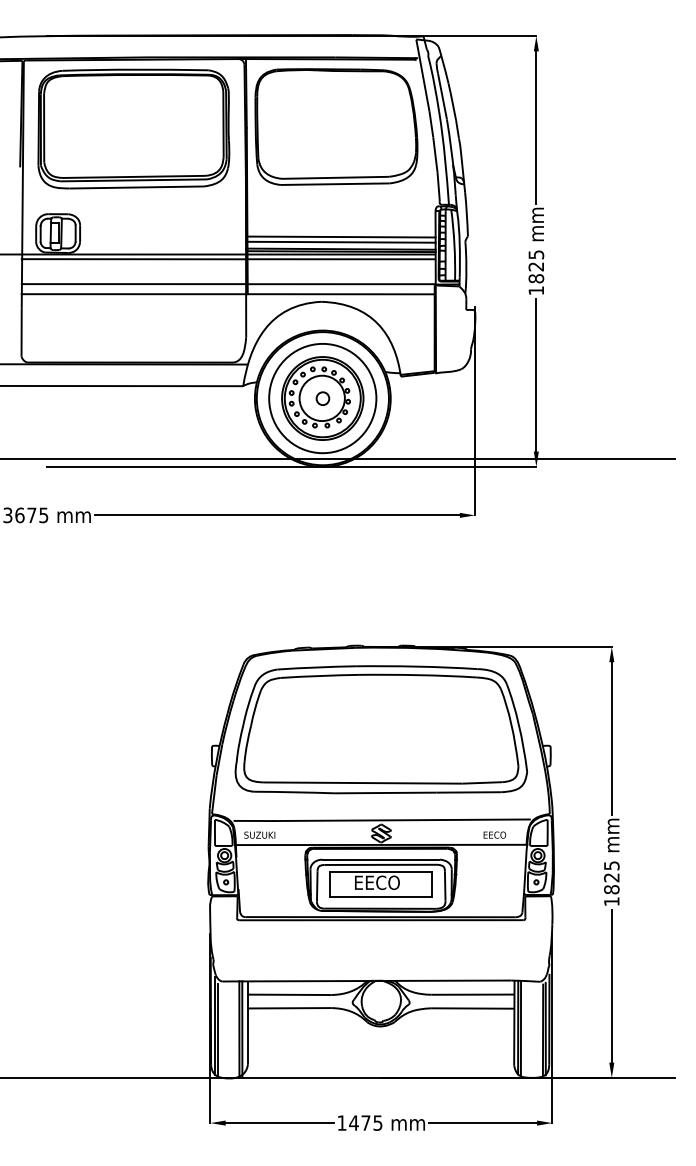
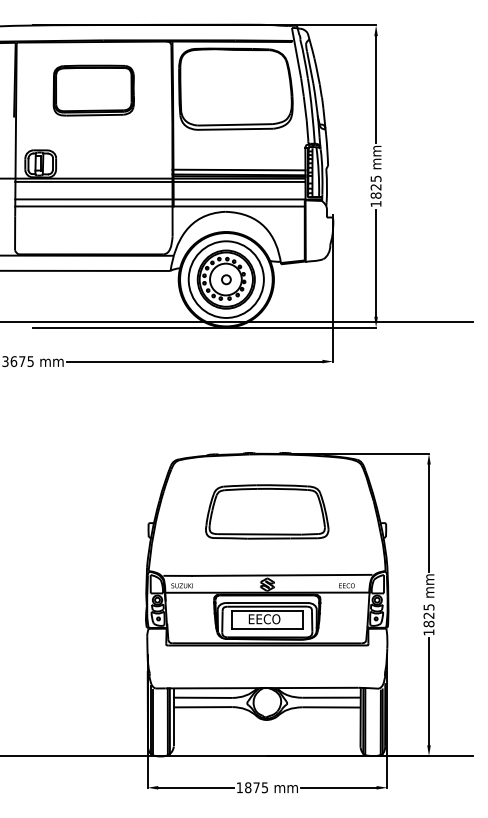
part: (133, 128) -> (93, 90), size x0.6
line: (341, 236) -> (239, 165), removed
part: (380, 729) -> (266, 511), size x0.6
text: (353, 1122) -> (247, 787), 1475 -> 1875

